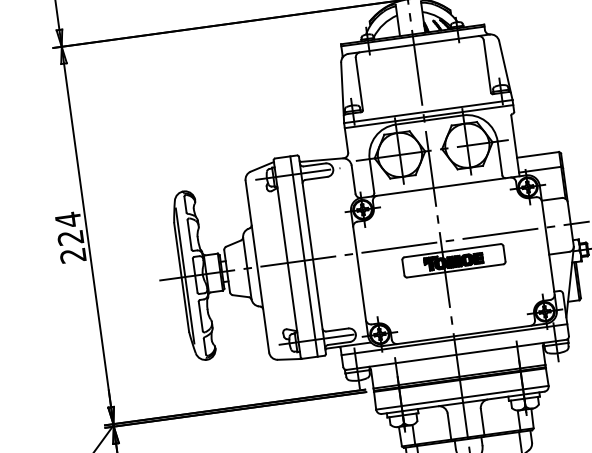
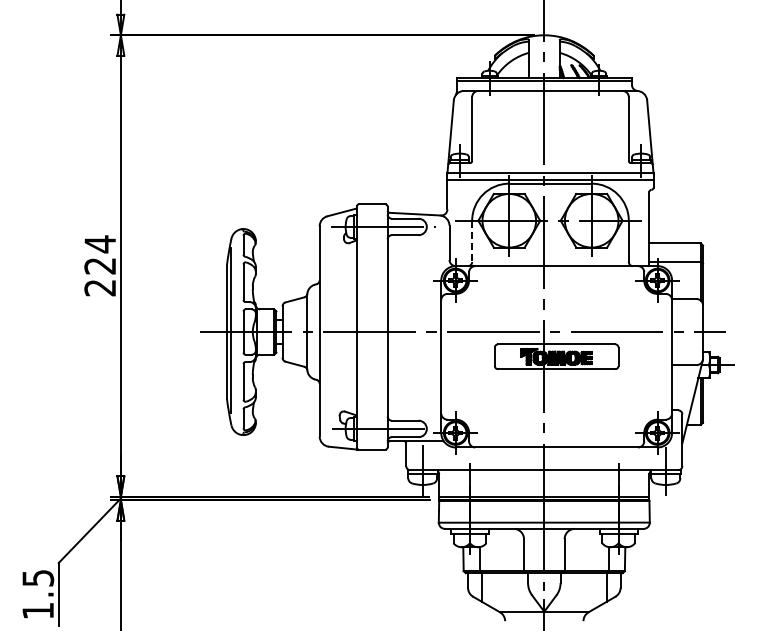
line: (372, 175) -> (472, 241), solid -> dashed
line: (304, 256) -> (377, 326), removed
line: (454, 339) -> (544, 451), removed

